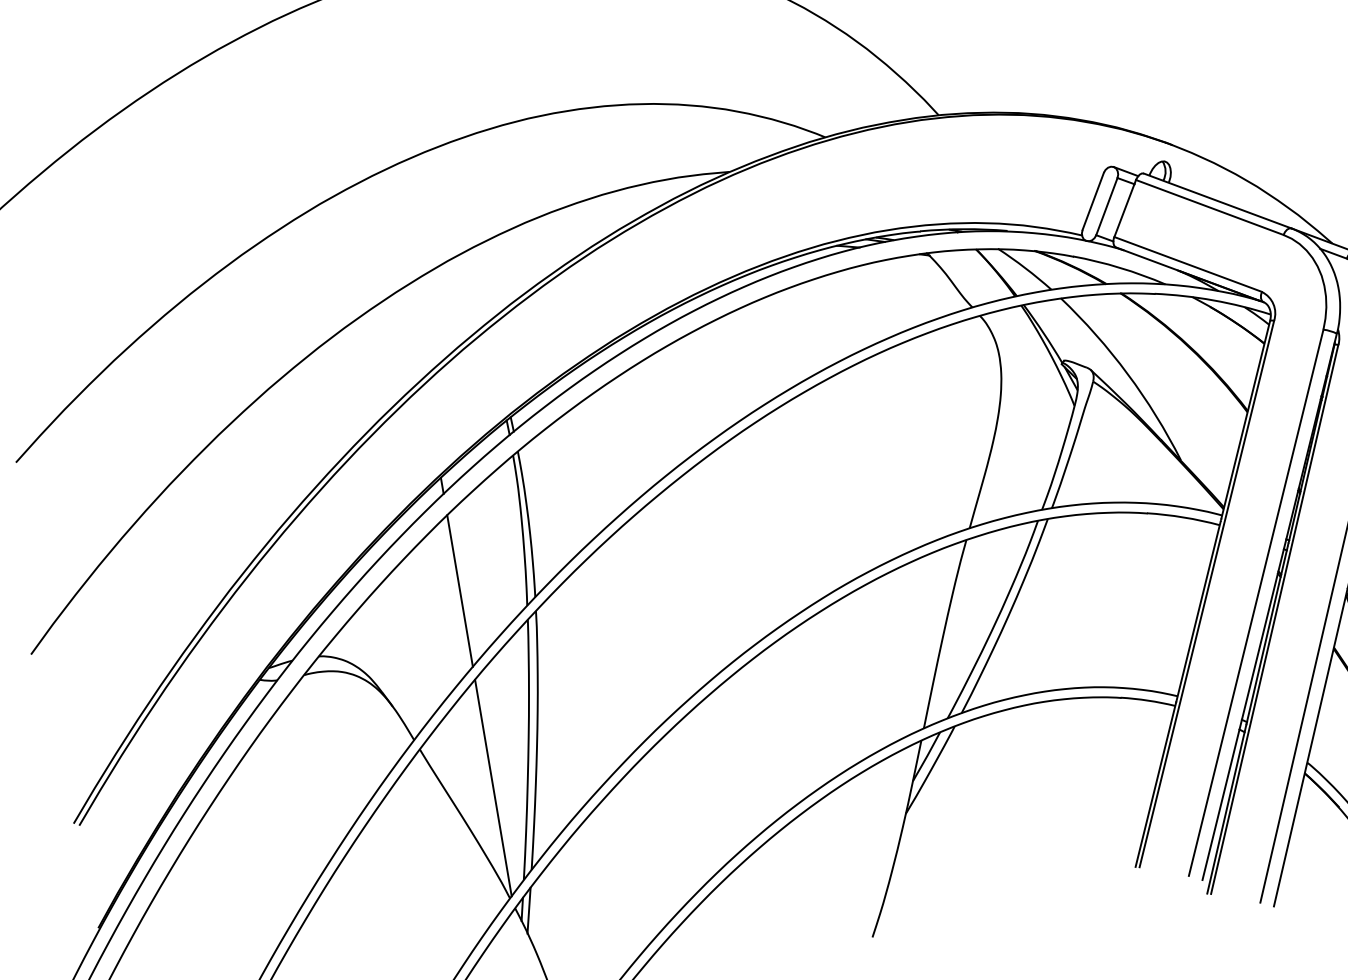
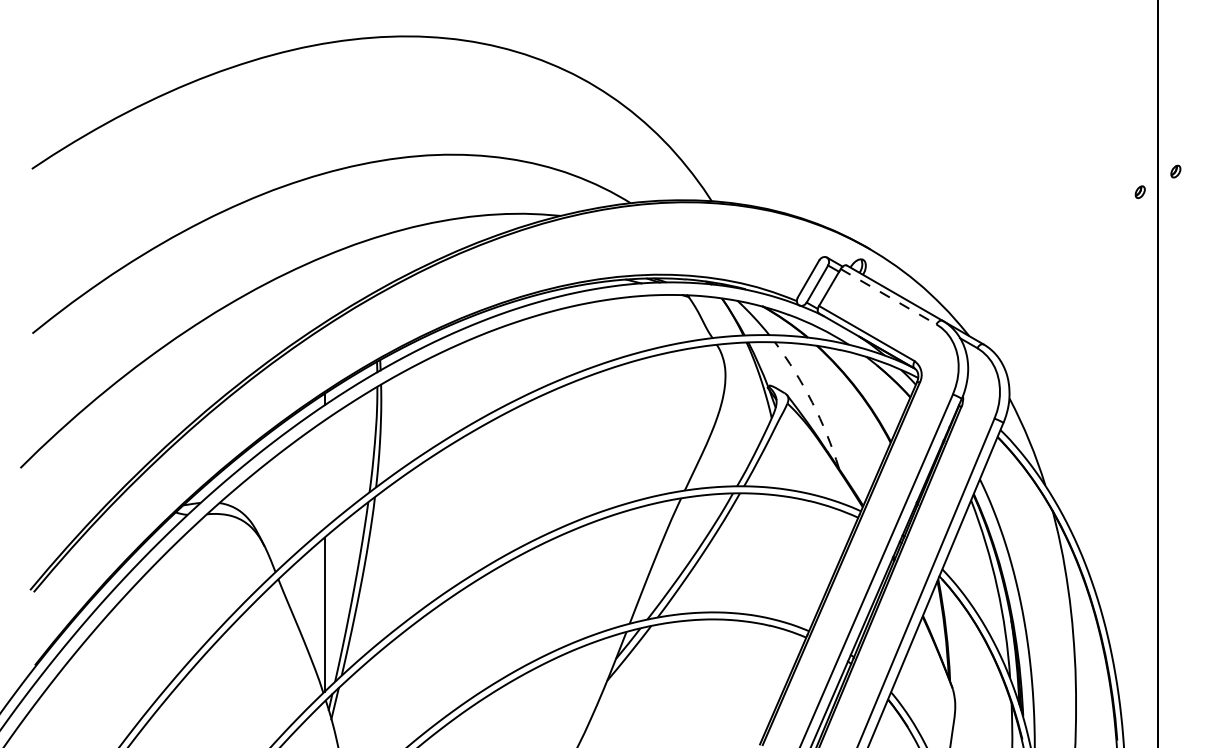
line: (1209, 207) -> (888, 296), solid -> dashed
arc: (1128, 374) -> (812, 402), solid -> dashed
line: (459, 591) -> (324, 474), removed

